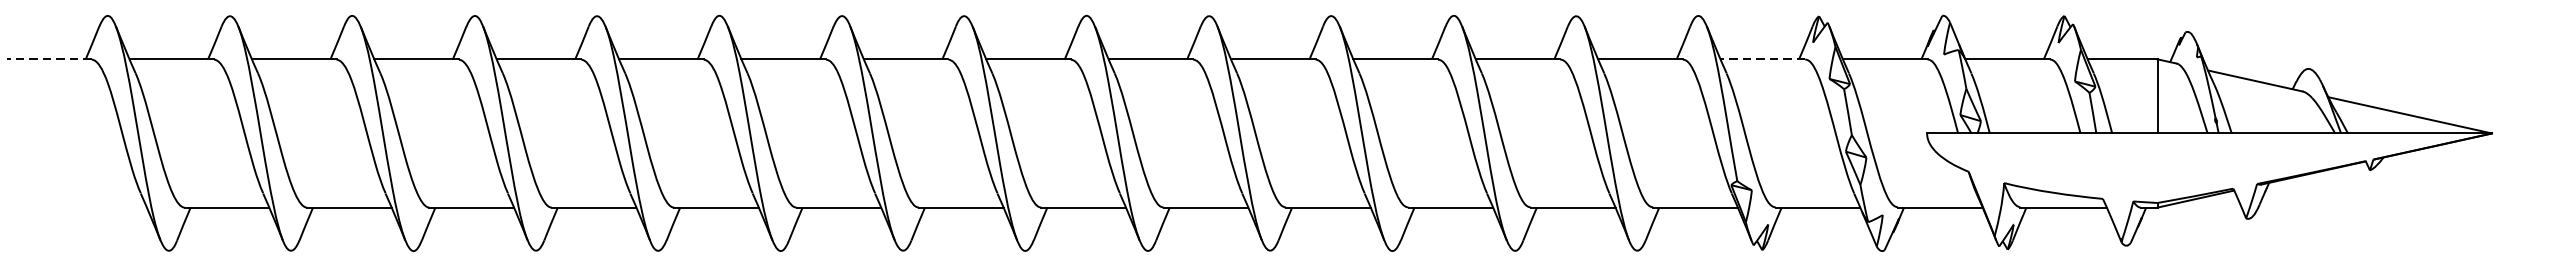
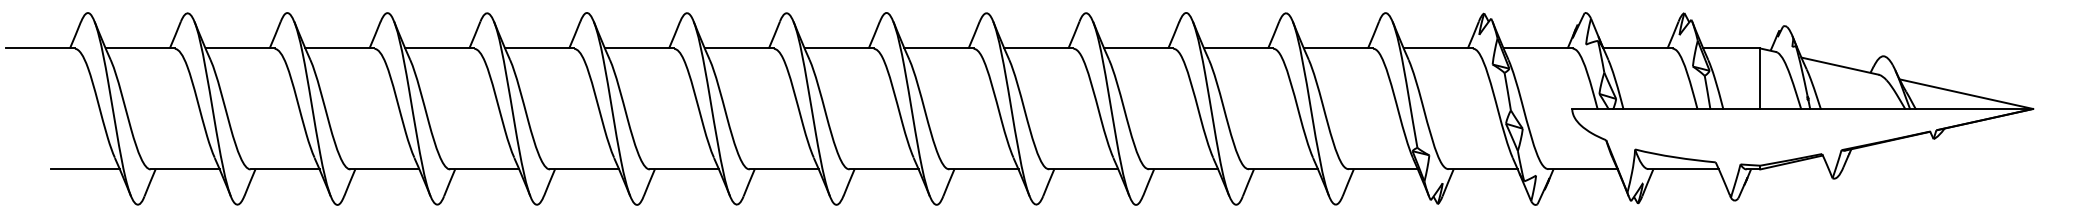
line: (49, 59) -> (40, 48), dashed -> solid
line: (1763, 59) -> (1438, 48), dashed -> solid
line: (103, 207) -> (84, 169), added

